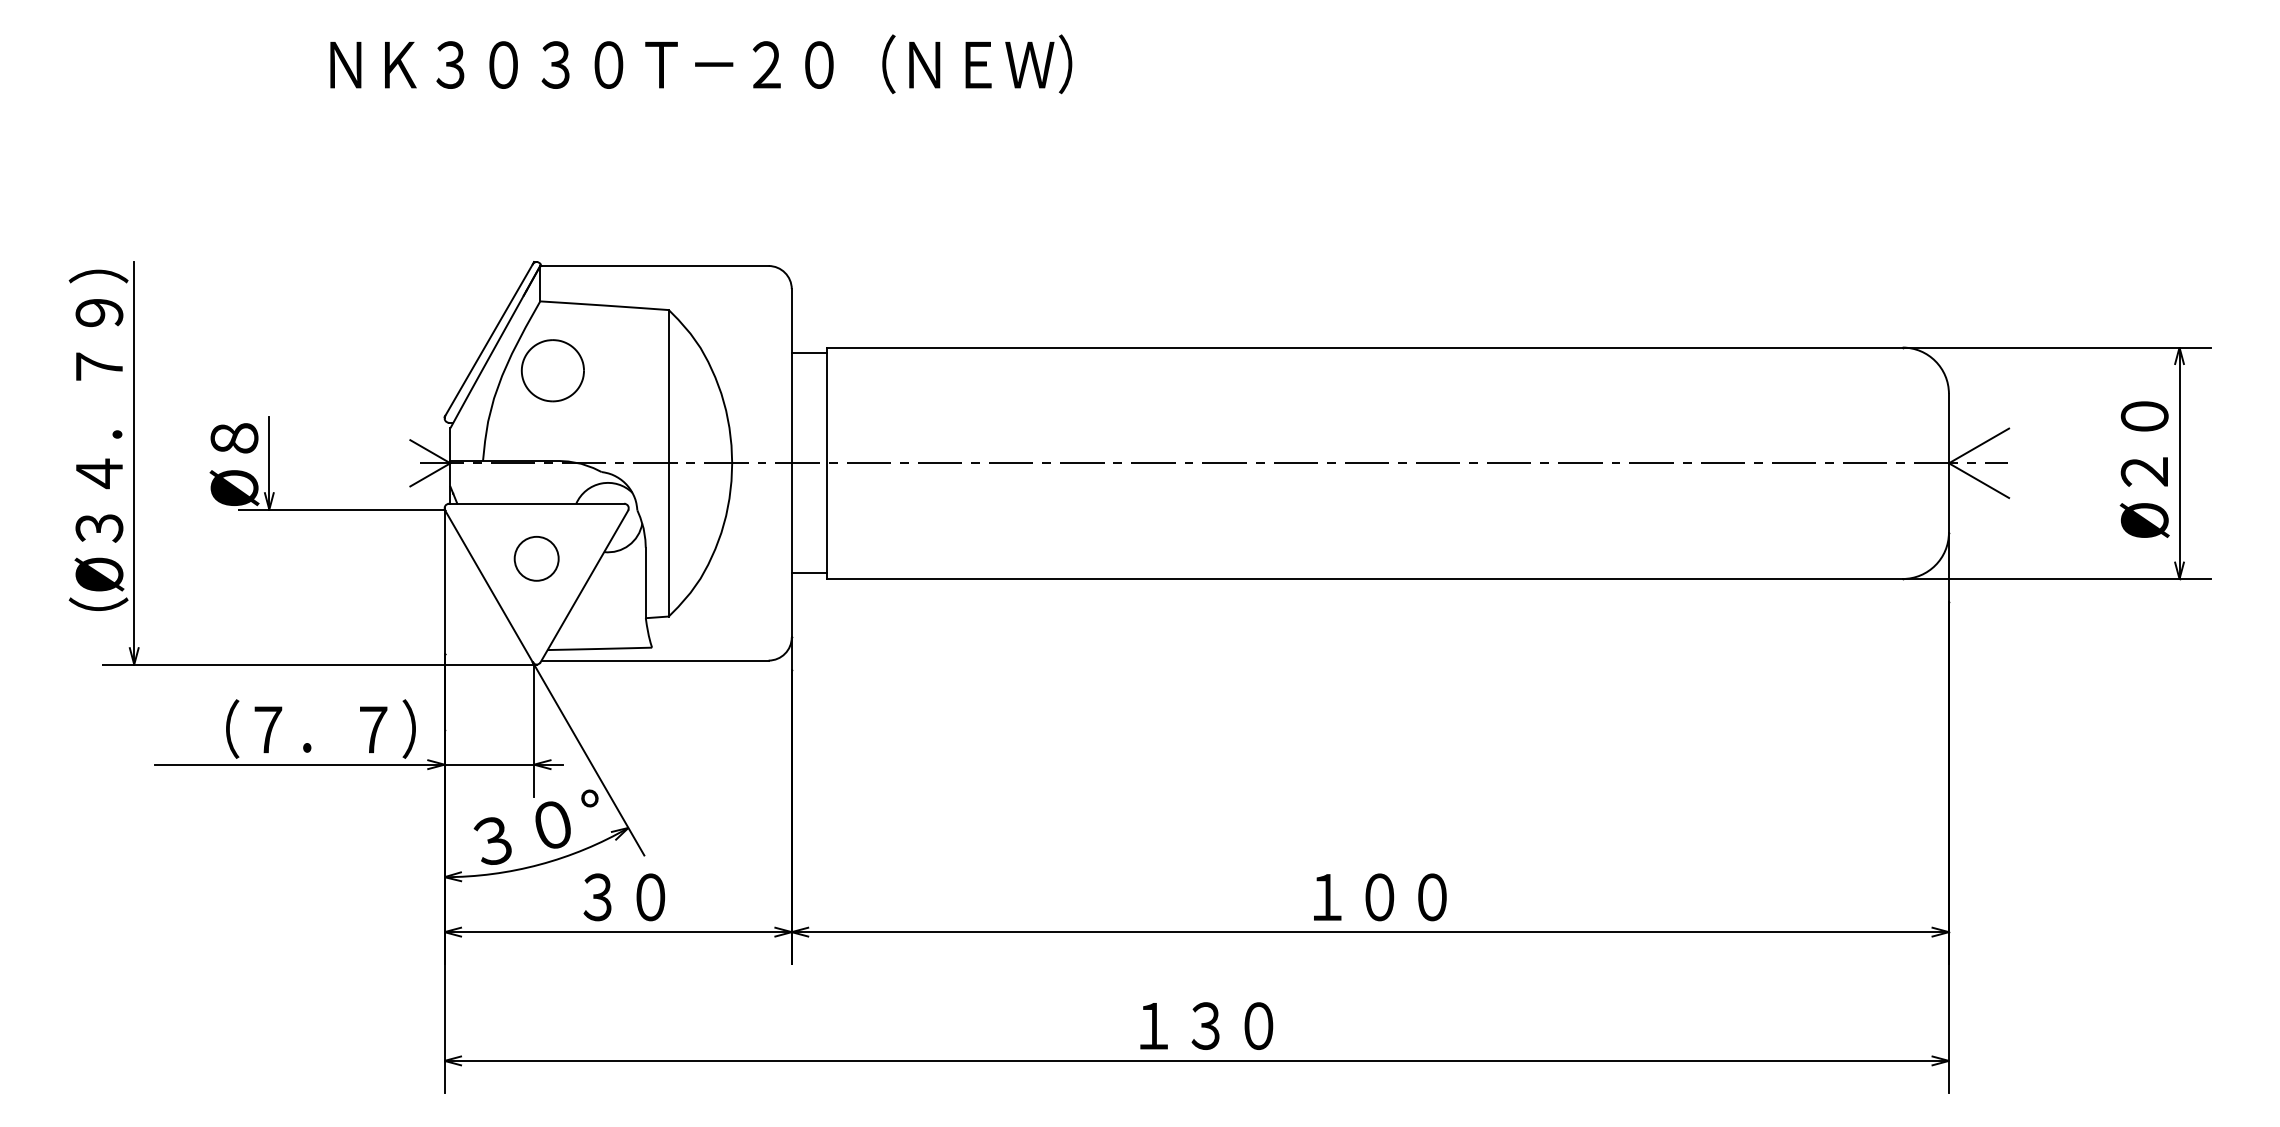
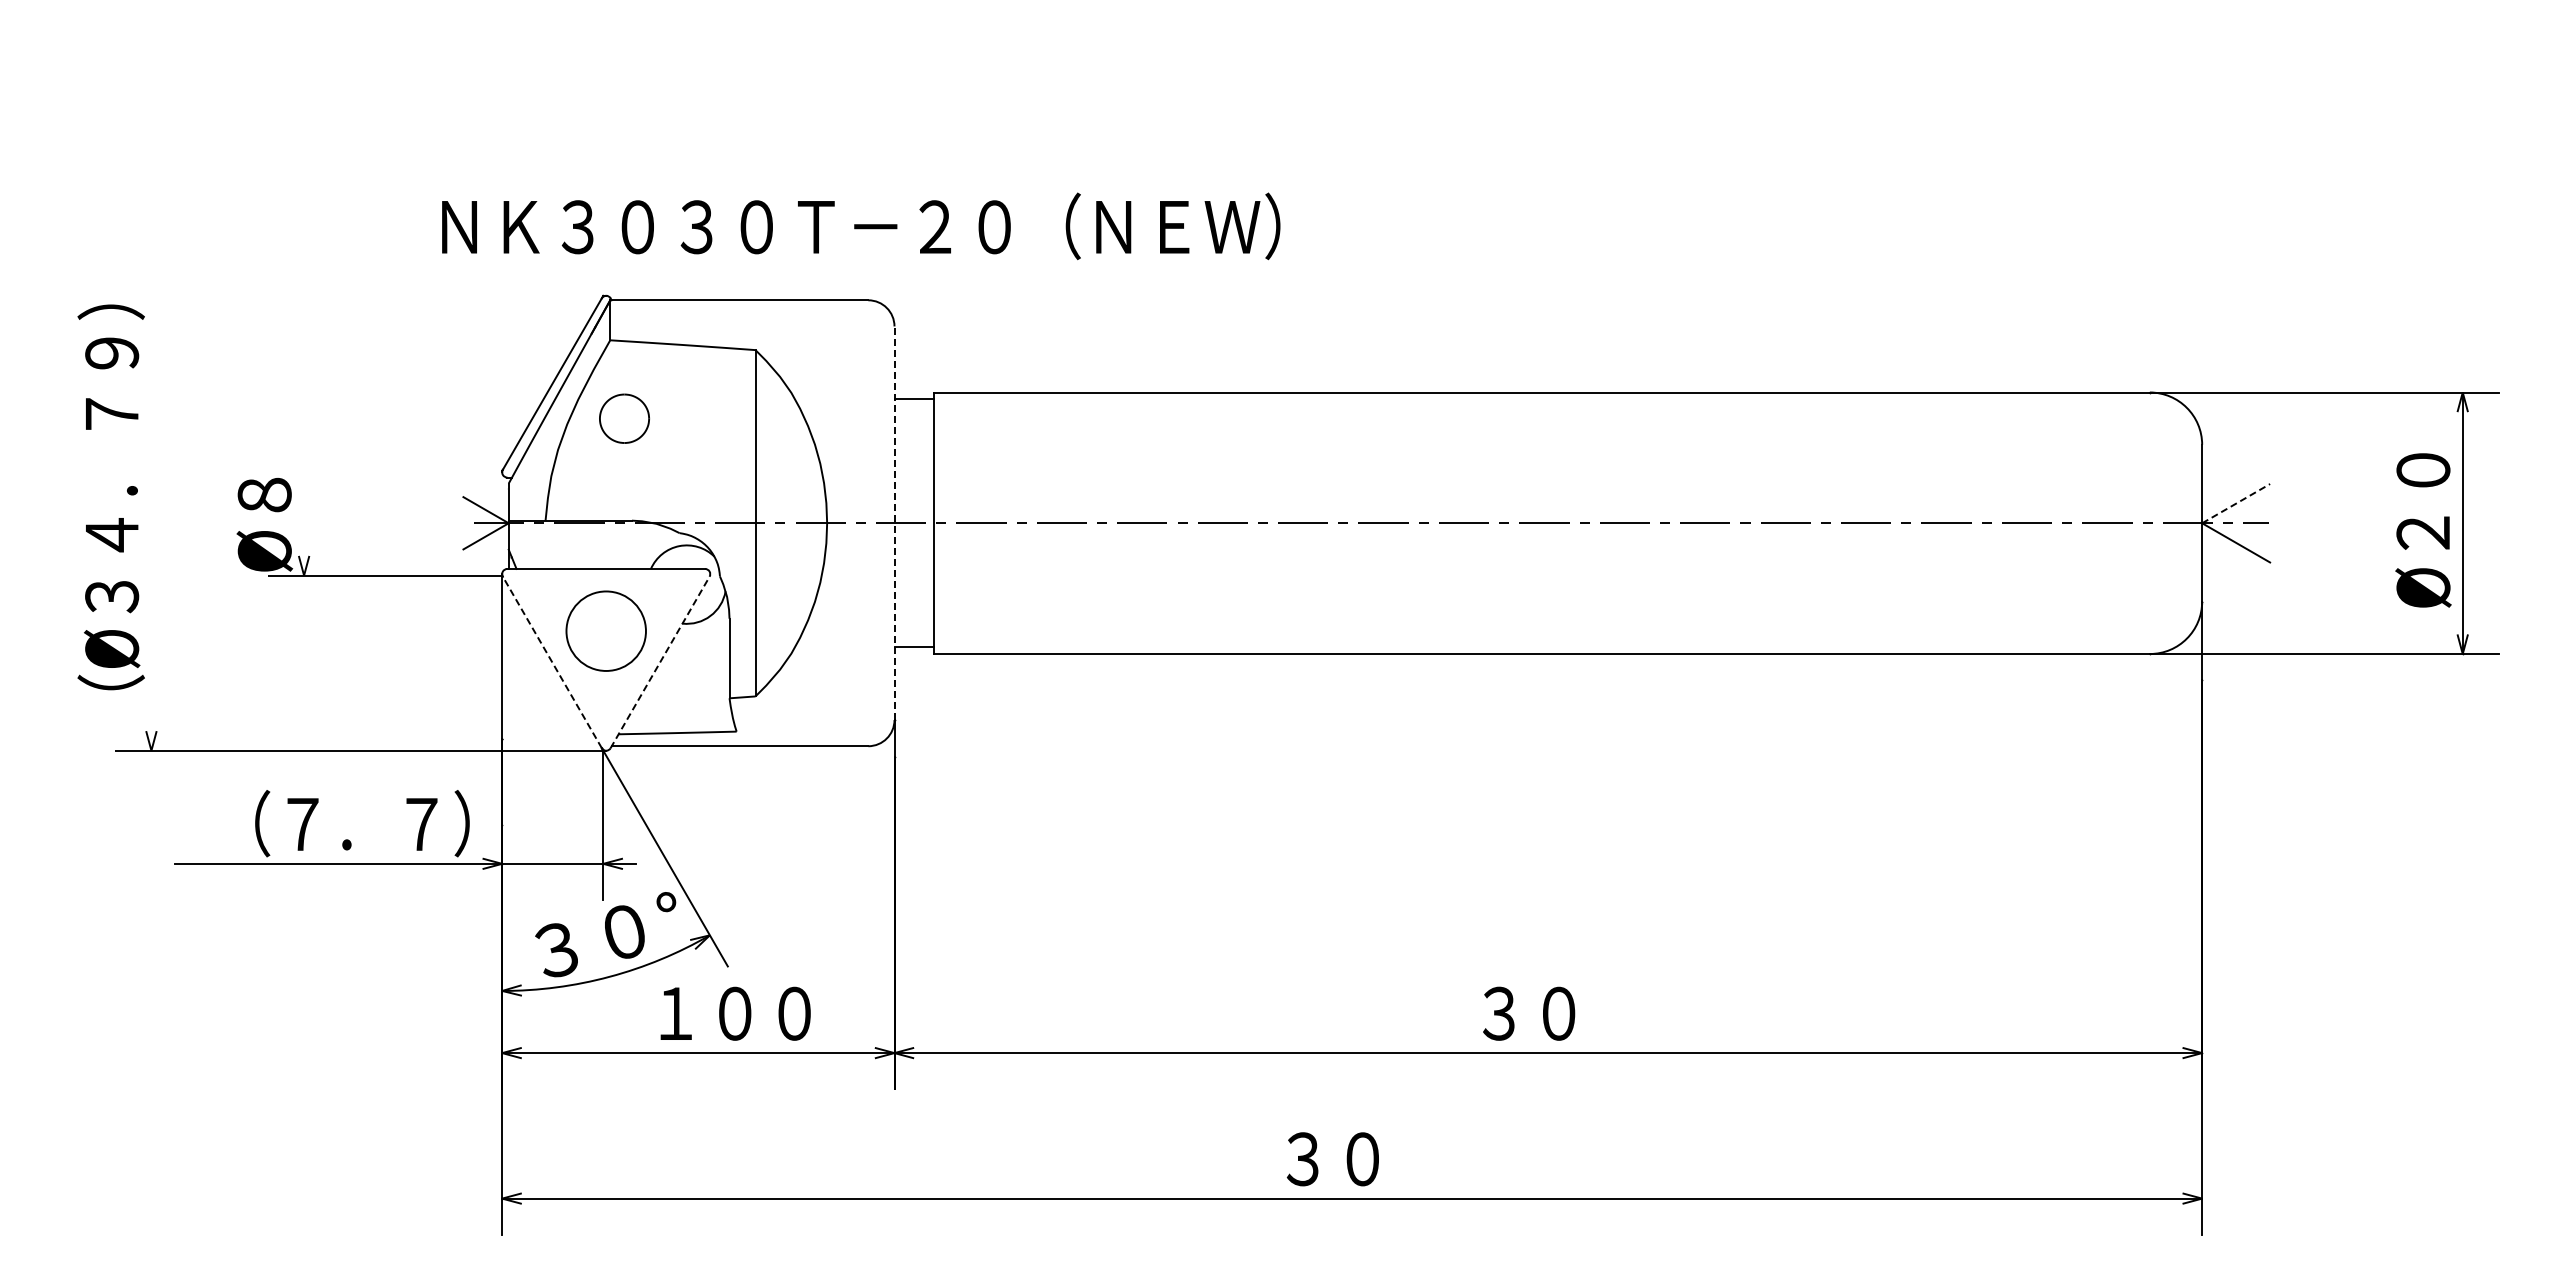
text: (701, 64) -> (861, 226), moved
part: (552, 370) -> (624, 418), size x0.7
line: (1979, 445) -> (2236, 503), solid -> dashed
line: (134, 462) -> (151, 522), removed
line: (269, 462) -> (304, 522), removed
line: (791, 463) -> (894, 523), solid -> dashed
circle: (536, 559) -> (606, 631), size x1.6
line: (489, 586) -> (552, 662), solid -> dashed
line: (584, 586) -> (660, 662), solid -> dashed
text: (650, 897) -> (734, 1013), ３０ -> １００
text: (1379, 897) -> (1558, 1013), １００ -> ３０
text: (1205, 1026) -> (1362, 1159), １３０ -> ３０

